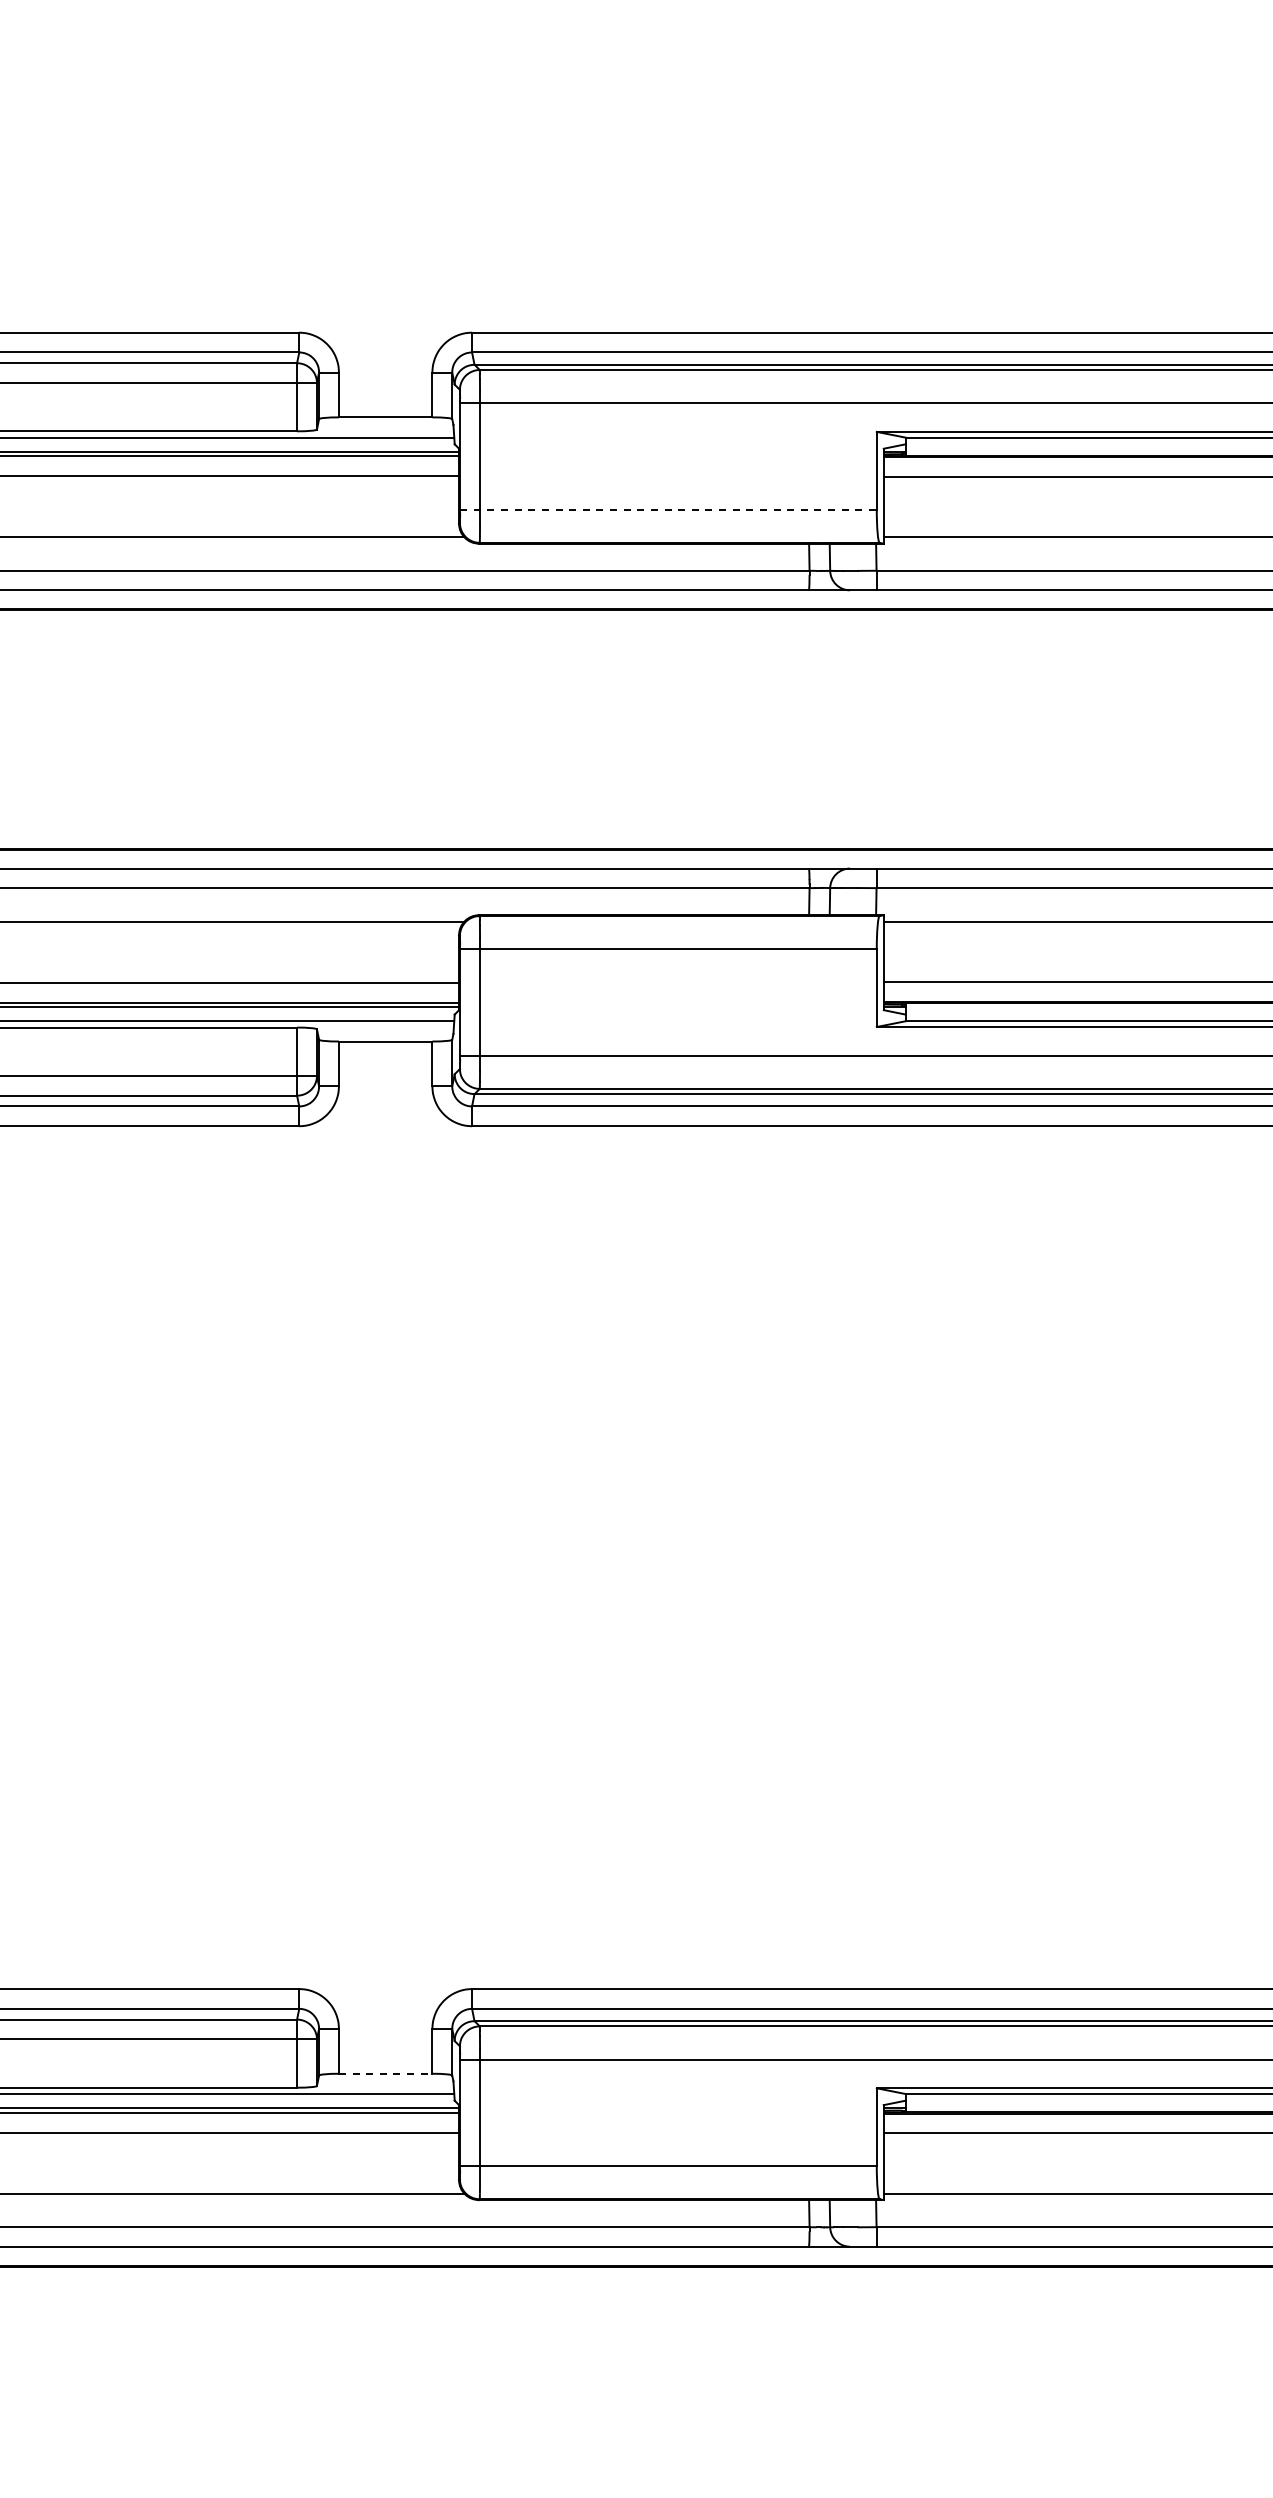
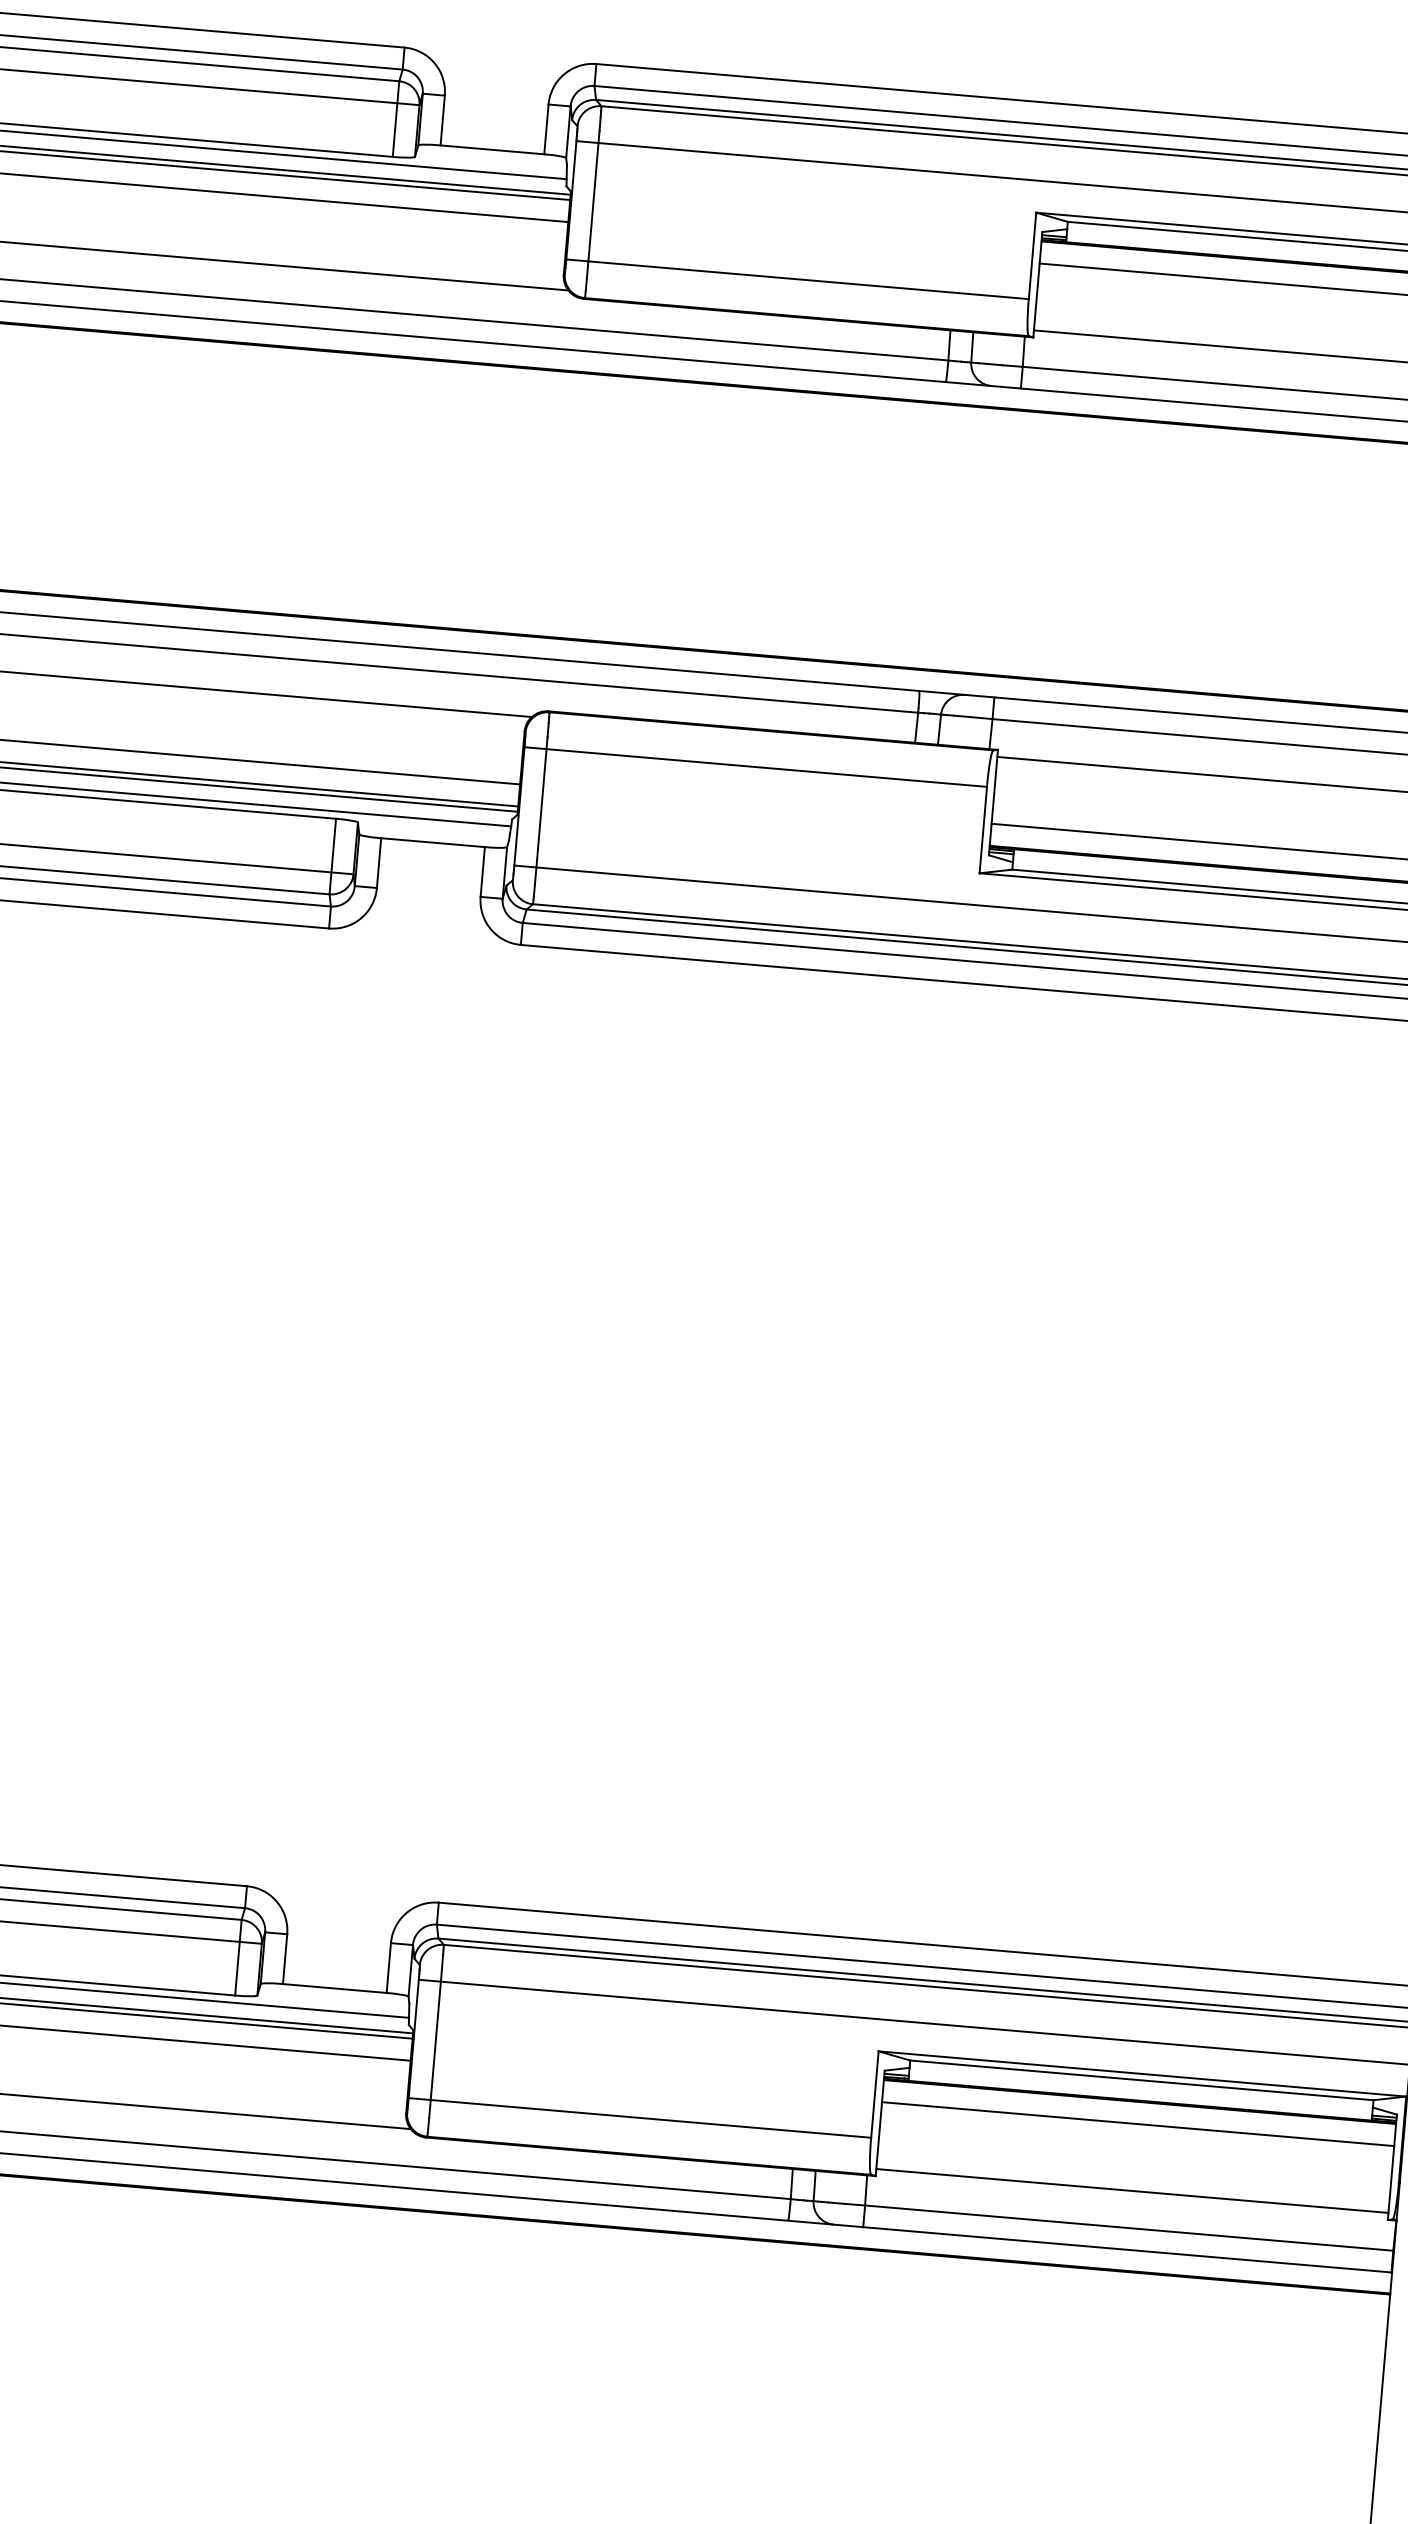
line: (668, 509) -> (797, 279), dashed -> solid
line: (385, 2073) -> (334, 1988), dashed -> solid

